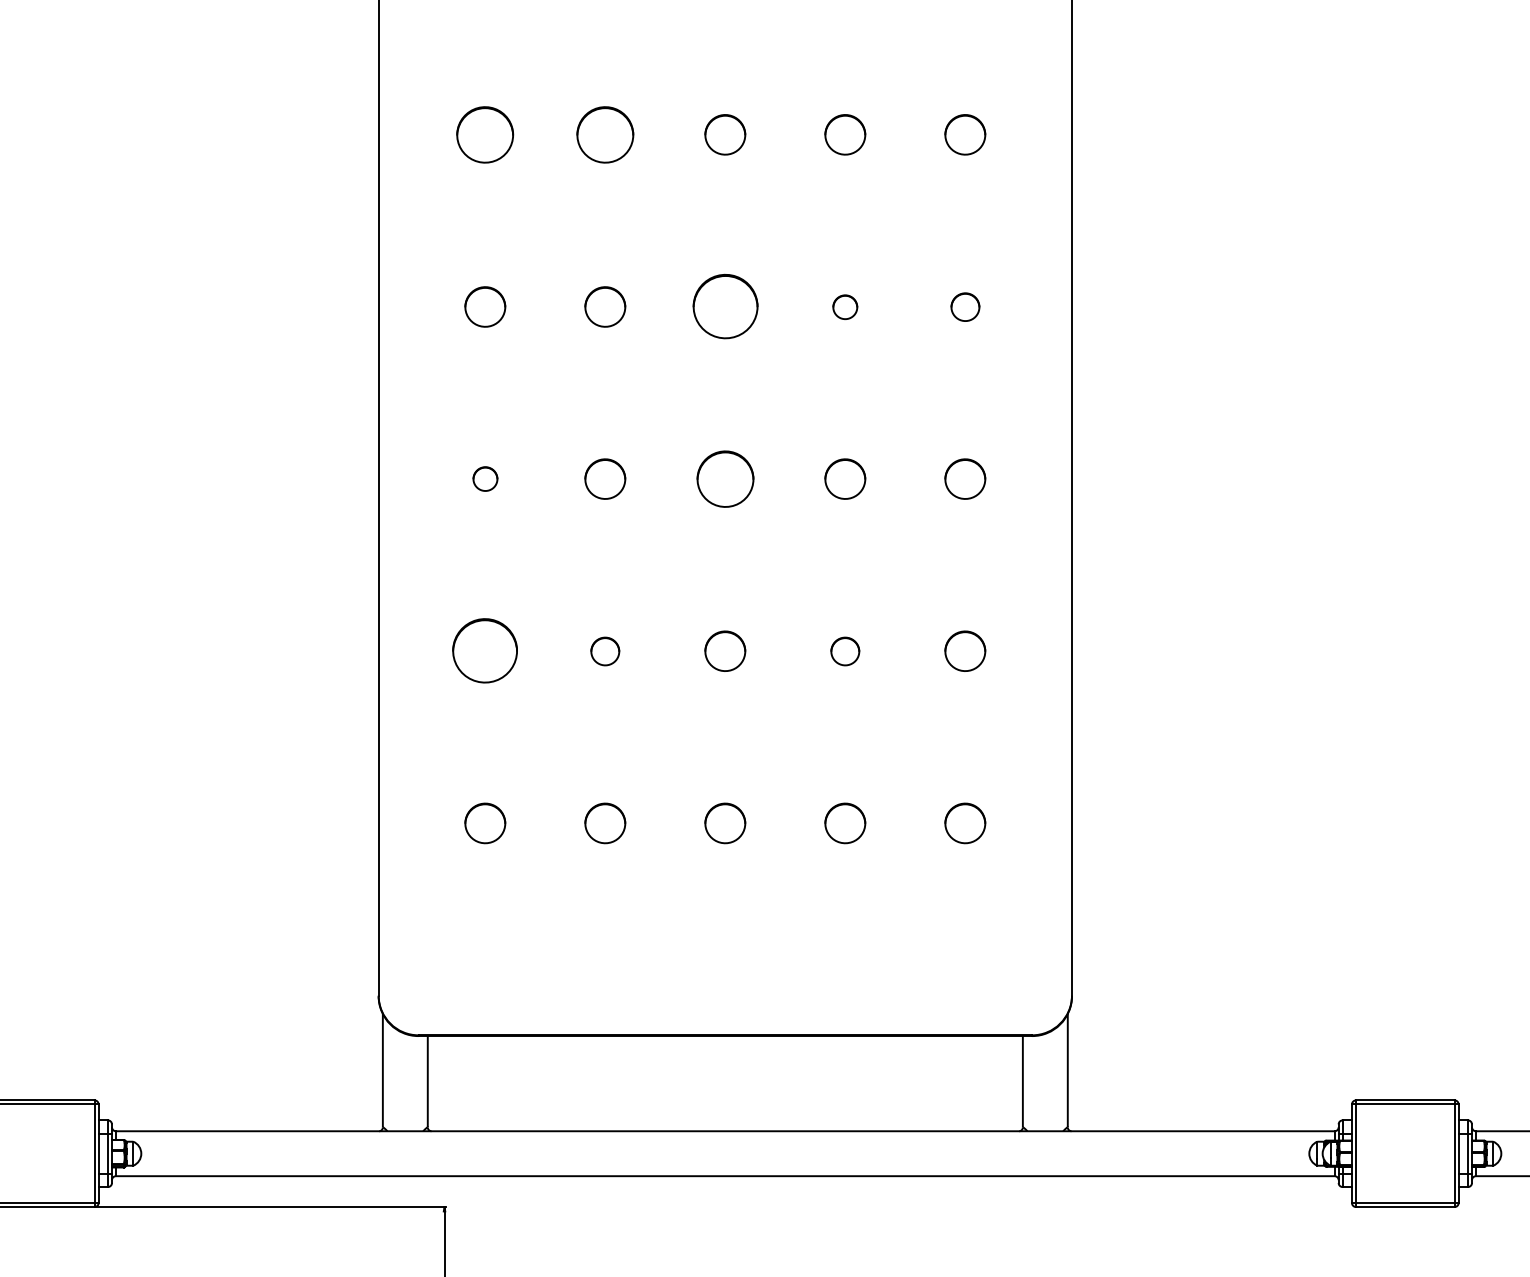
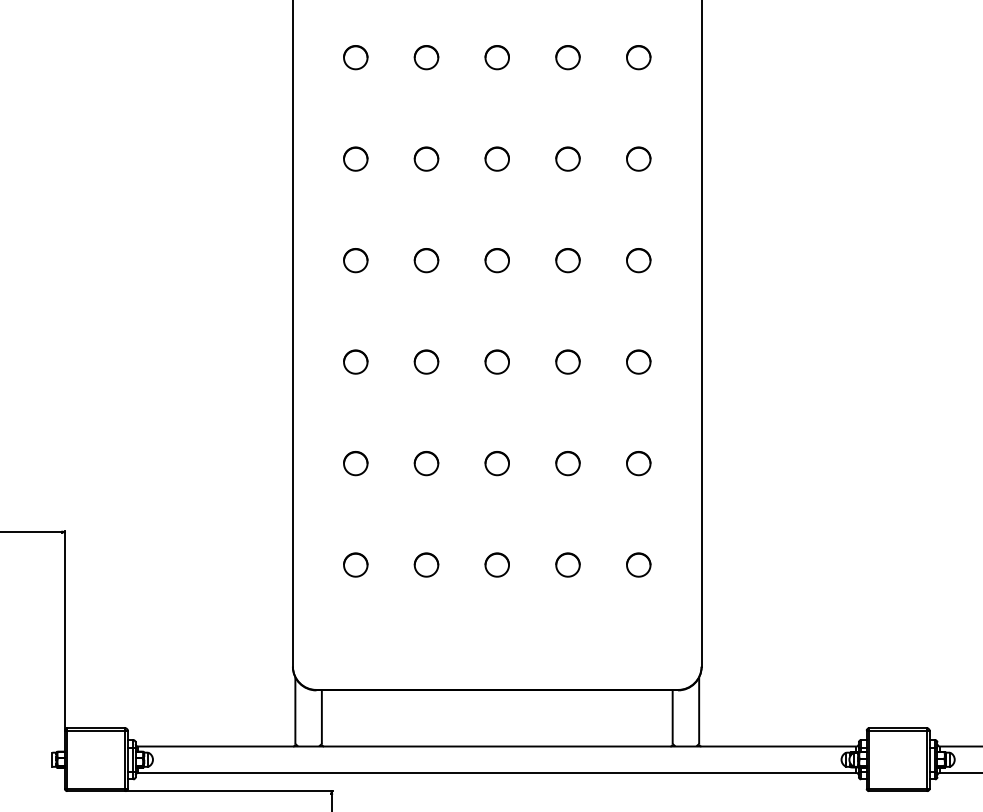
part: (484, 133) -> (355, 158), size x0.71
part: (605, 133) -> (426, 158), size x0.71
part: (724, 306) -> (496, 260), size x0.62
part: (844, 306) -> (567, 260), size x1.67
part: (964, 306) -> (638, 260), size x1.43
part: (484, 478) -> (355, 361), size x1.67
part: (724, 478) -> (496, 361), size x0.71
part: (484, 651) -> (355, 463), size x0.62
part: (605, 651) -> (426, 463), size x1.43
part: (844, 651) -> (567, 463), size x1.43

